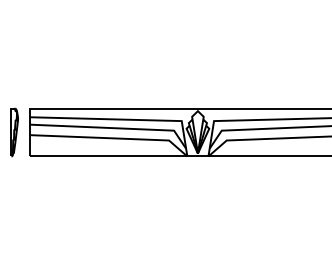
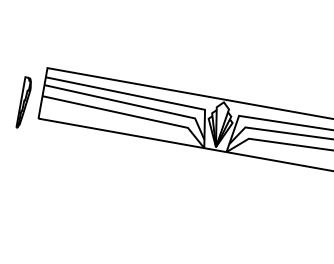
part: (14, 132) -> (24, 103), moved

